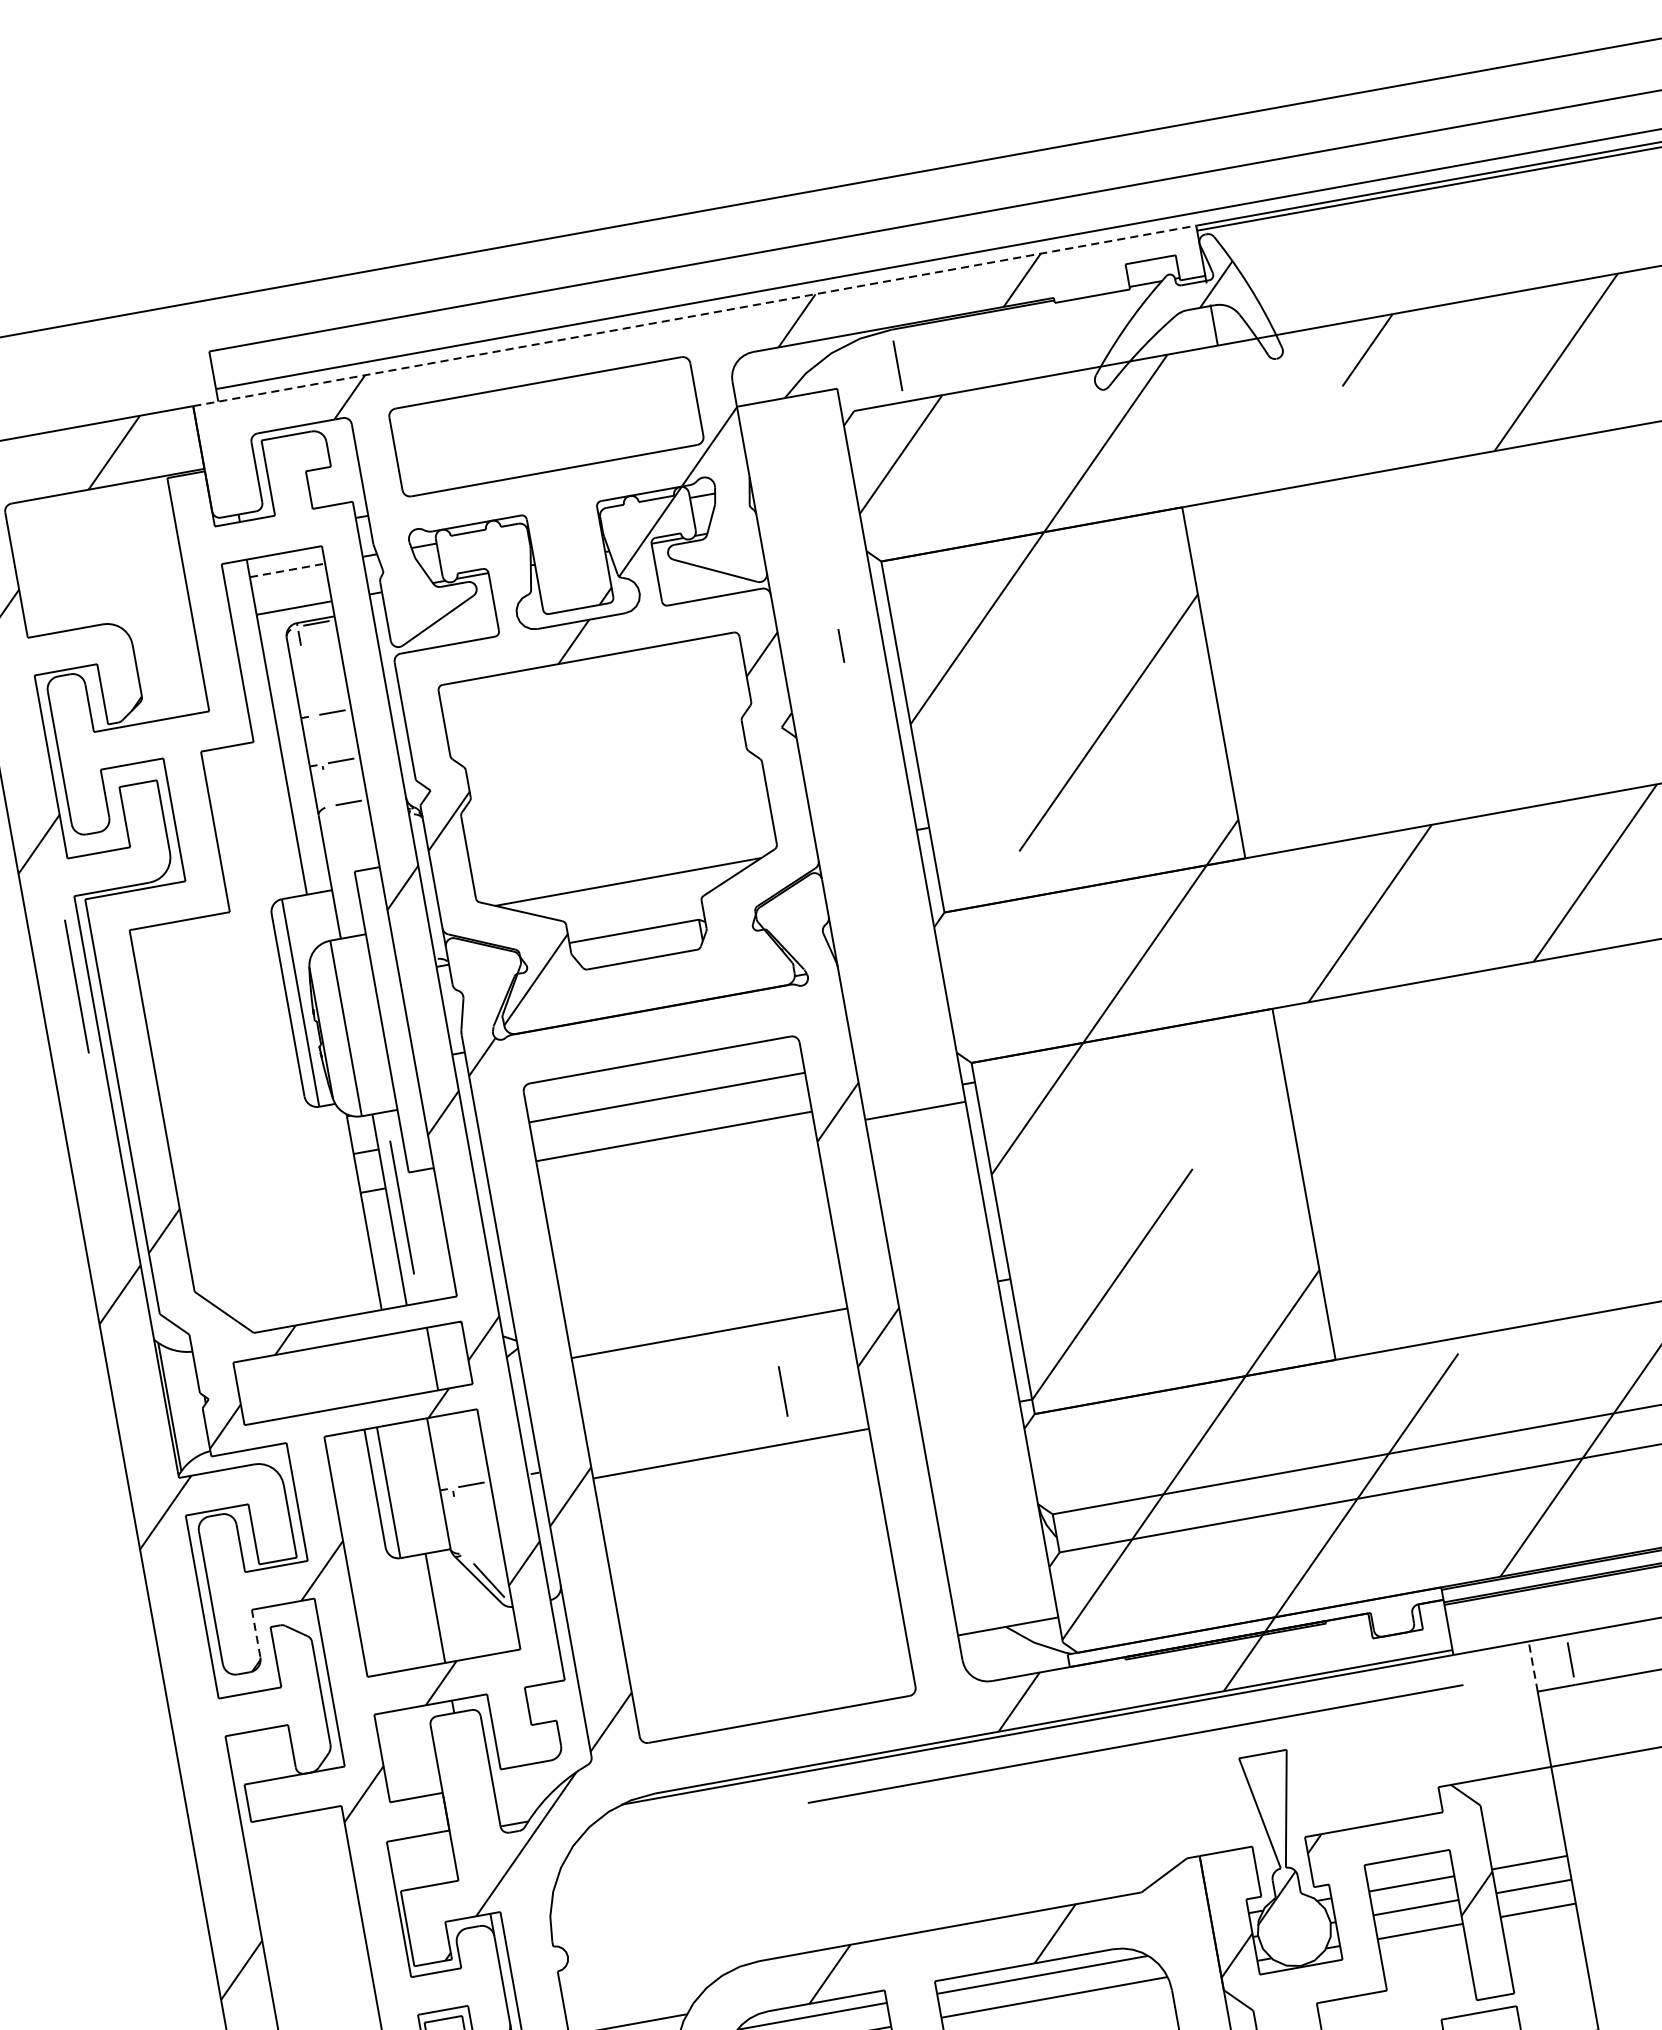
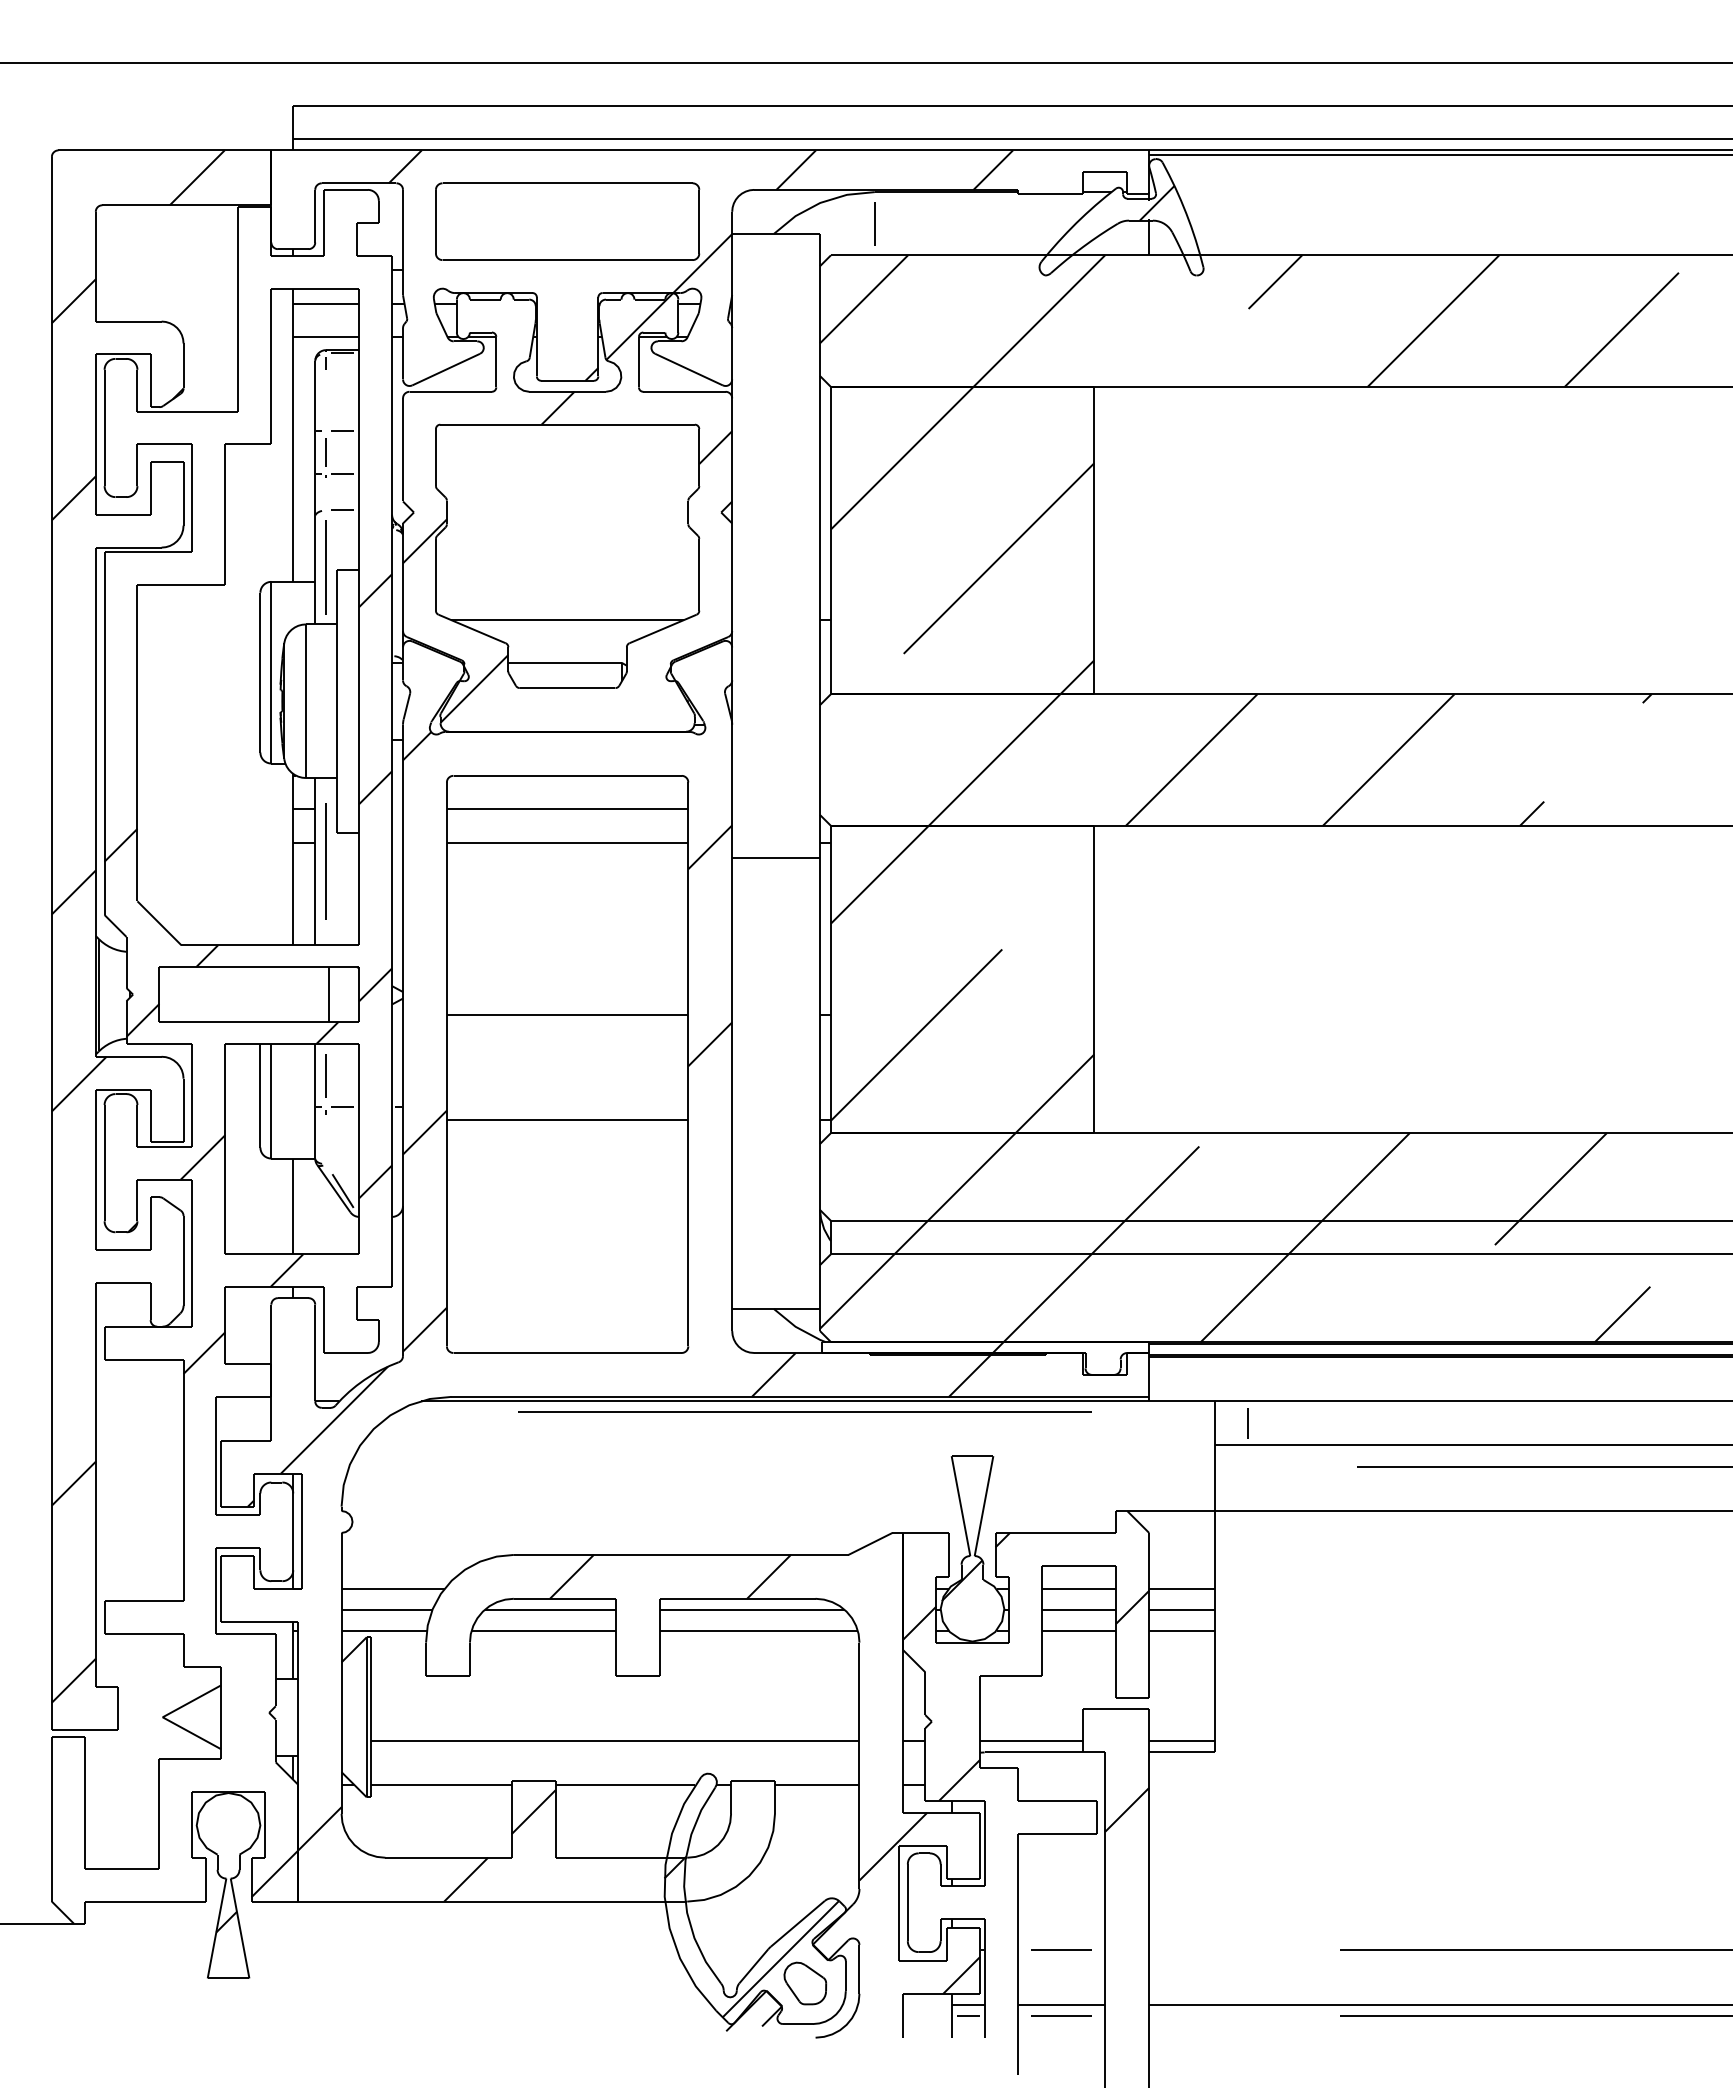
line: (695, 316) -> (710, 150), dashed -> solid
line: (287, 569) -> (326, 303), dashed -> solid
line: (840, 646) -> (325, 452), moved
line: (340, 871) -> (325, 567), added
line: (76, 986) -> (83, 624), removed
line: (782, 1391) -> (325, 1075), moved
line: (256, 1633) -> (137, 1200), dashed -> solid
line: (1533, 1666) -> (1215, 1423), dashed -> solid
line: (1134, 1743) -> (804, 1411), moved

